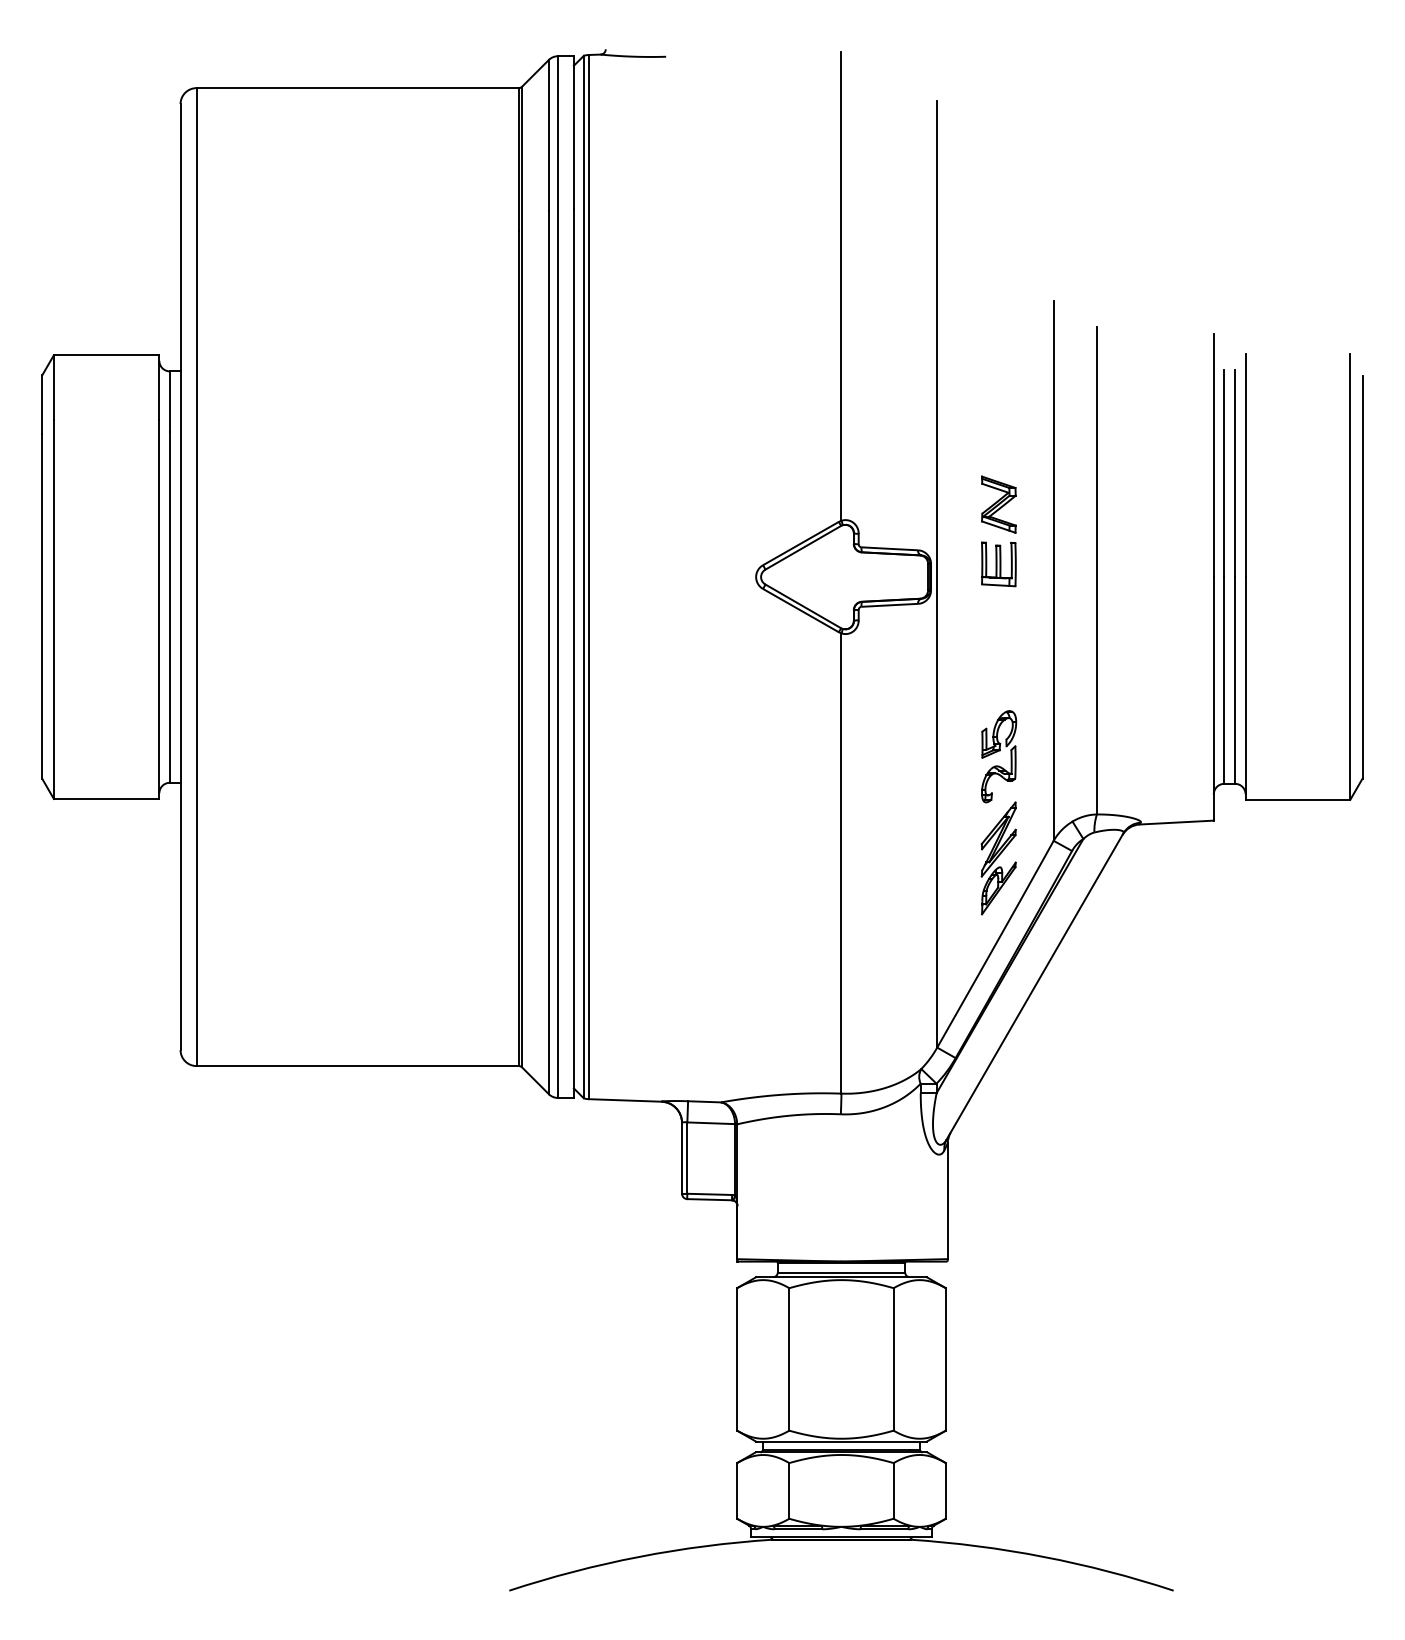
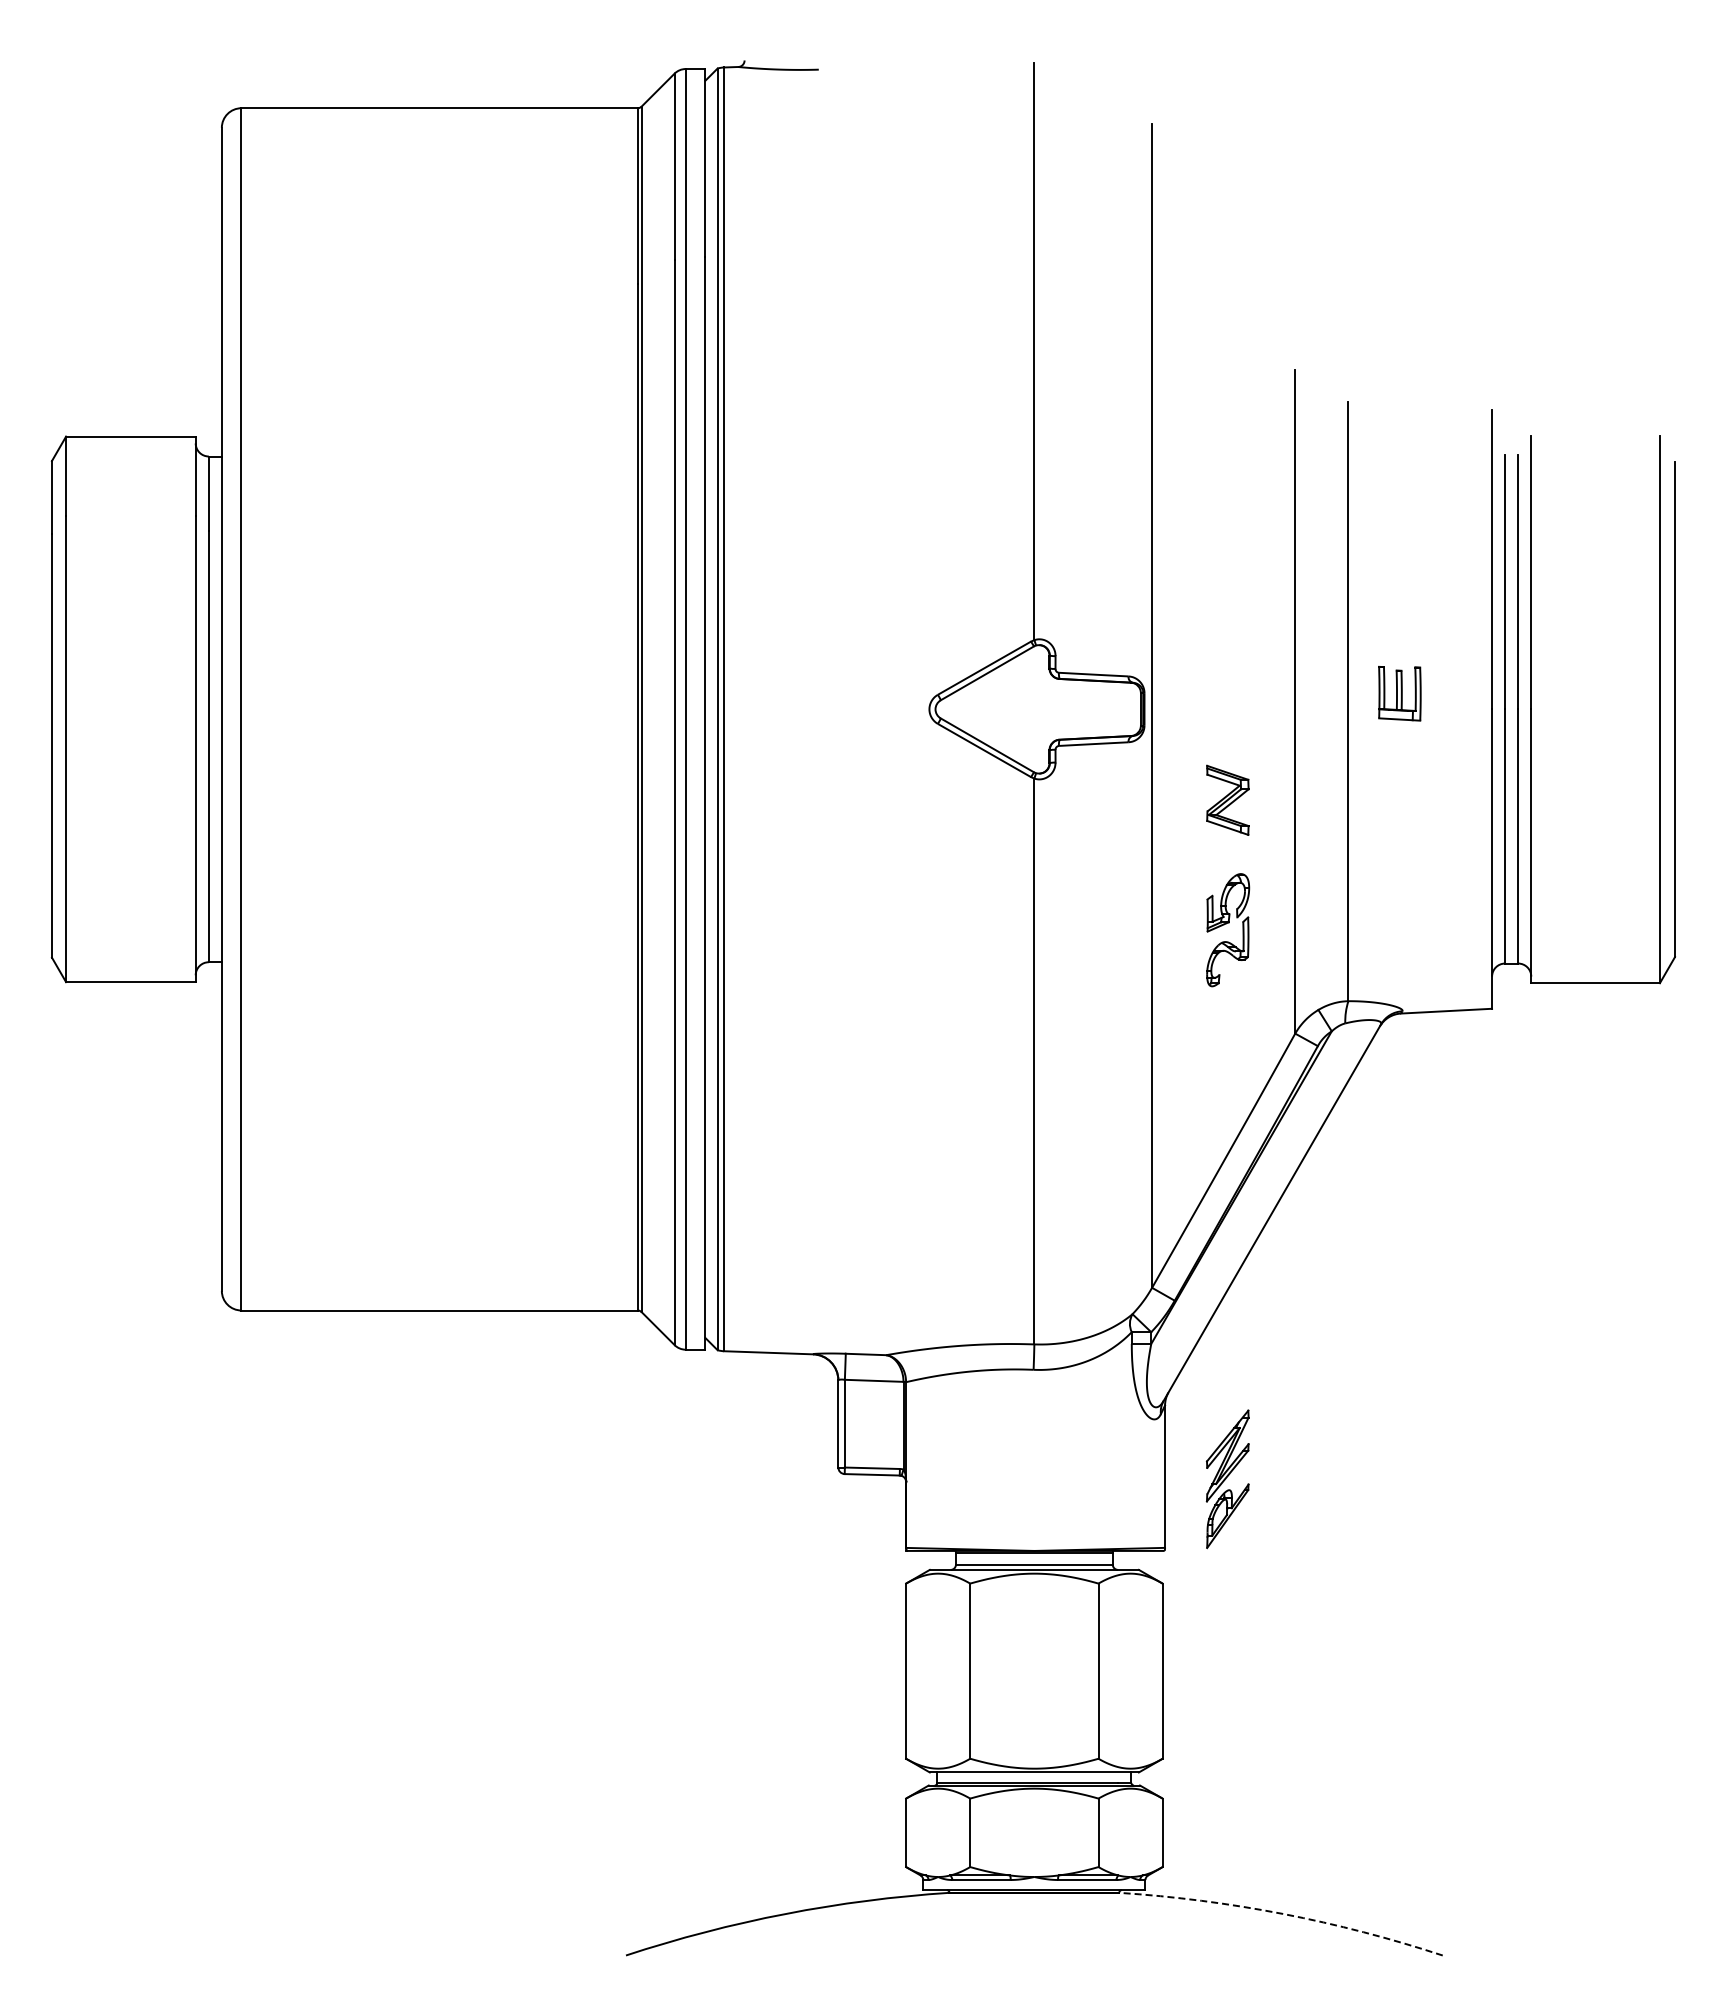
part: (998, 503) -> (1227, 799), moved
part: (998, 564) -> (1399, 693), moved
part: (998, 858) -> (1227, 1479), moved
arc: (1044, 1556) -> (1283, 1913), solid -> dashed

